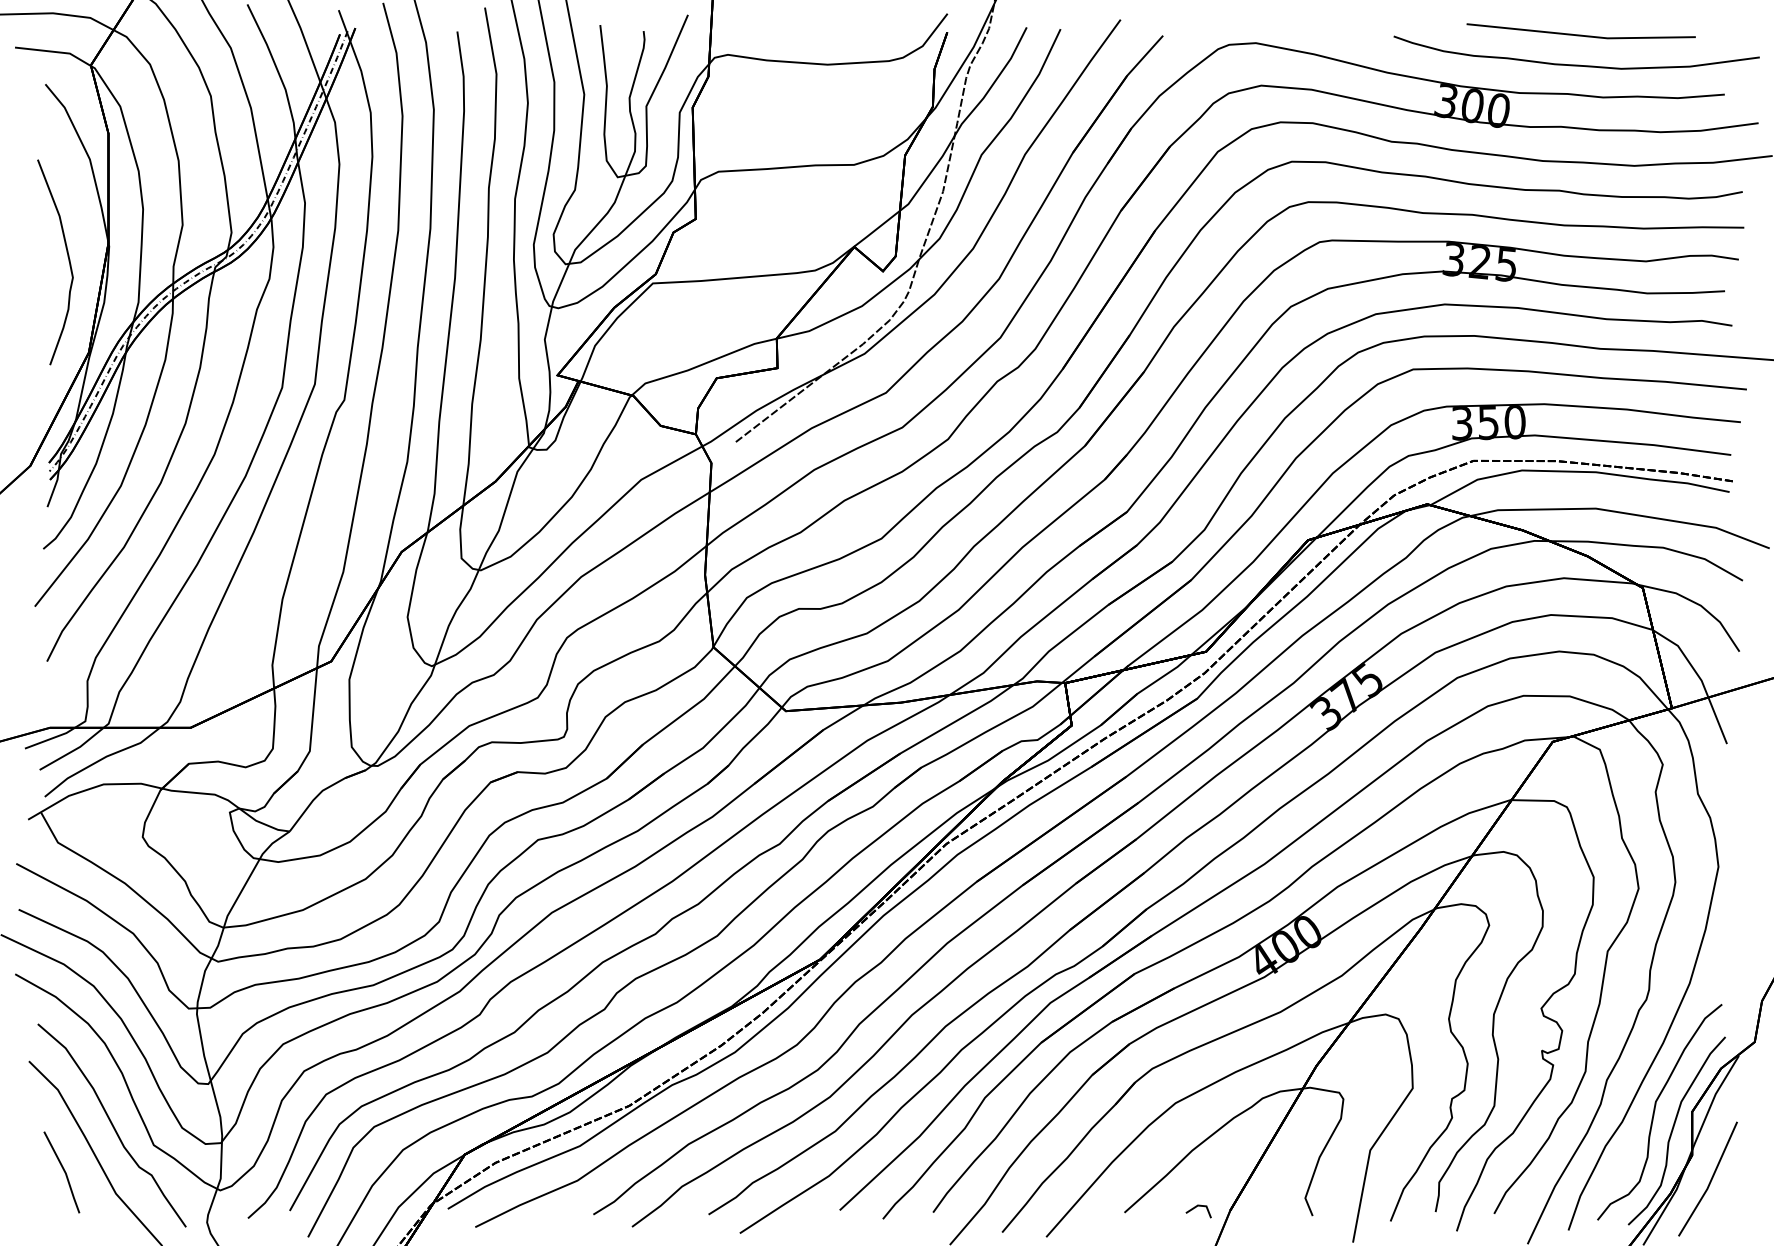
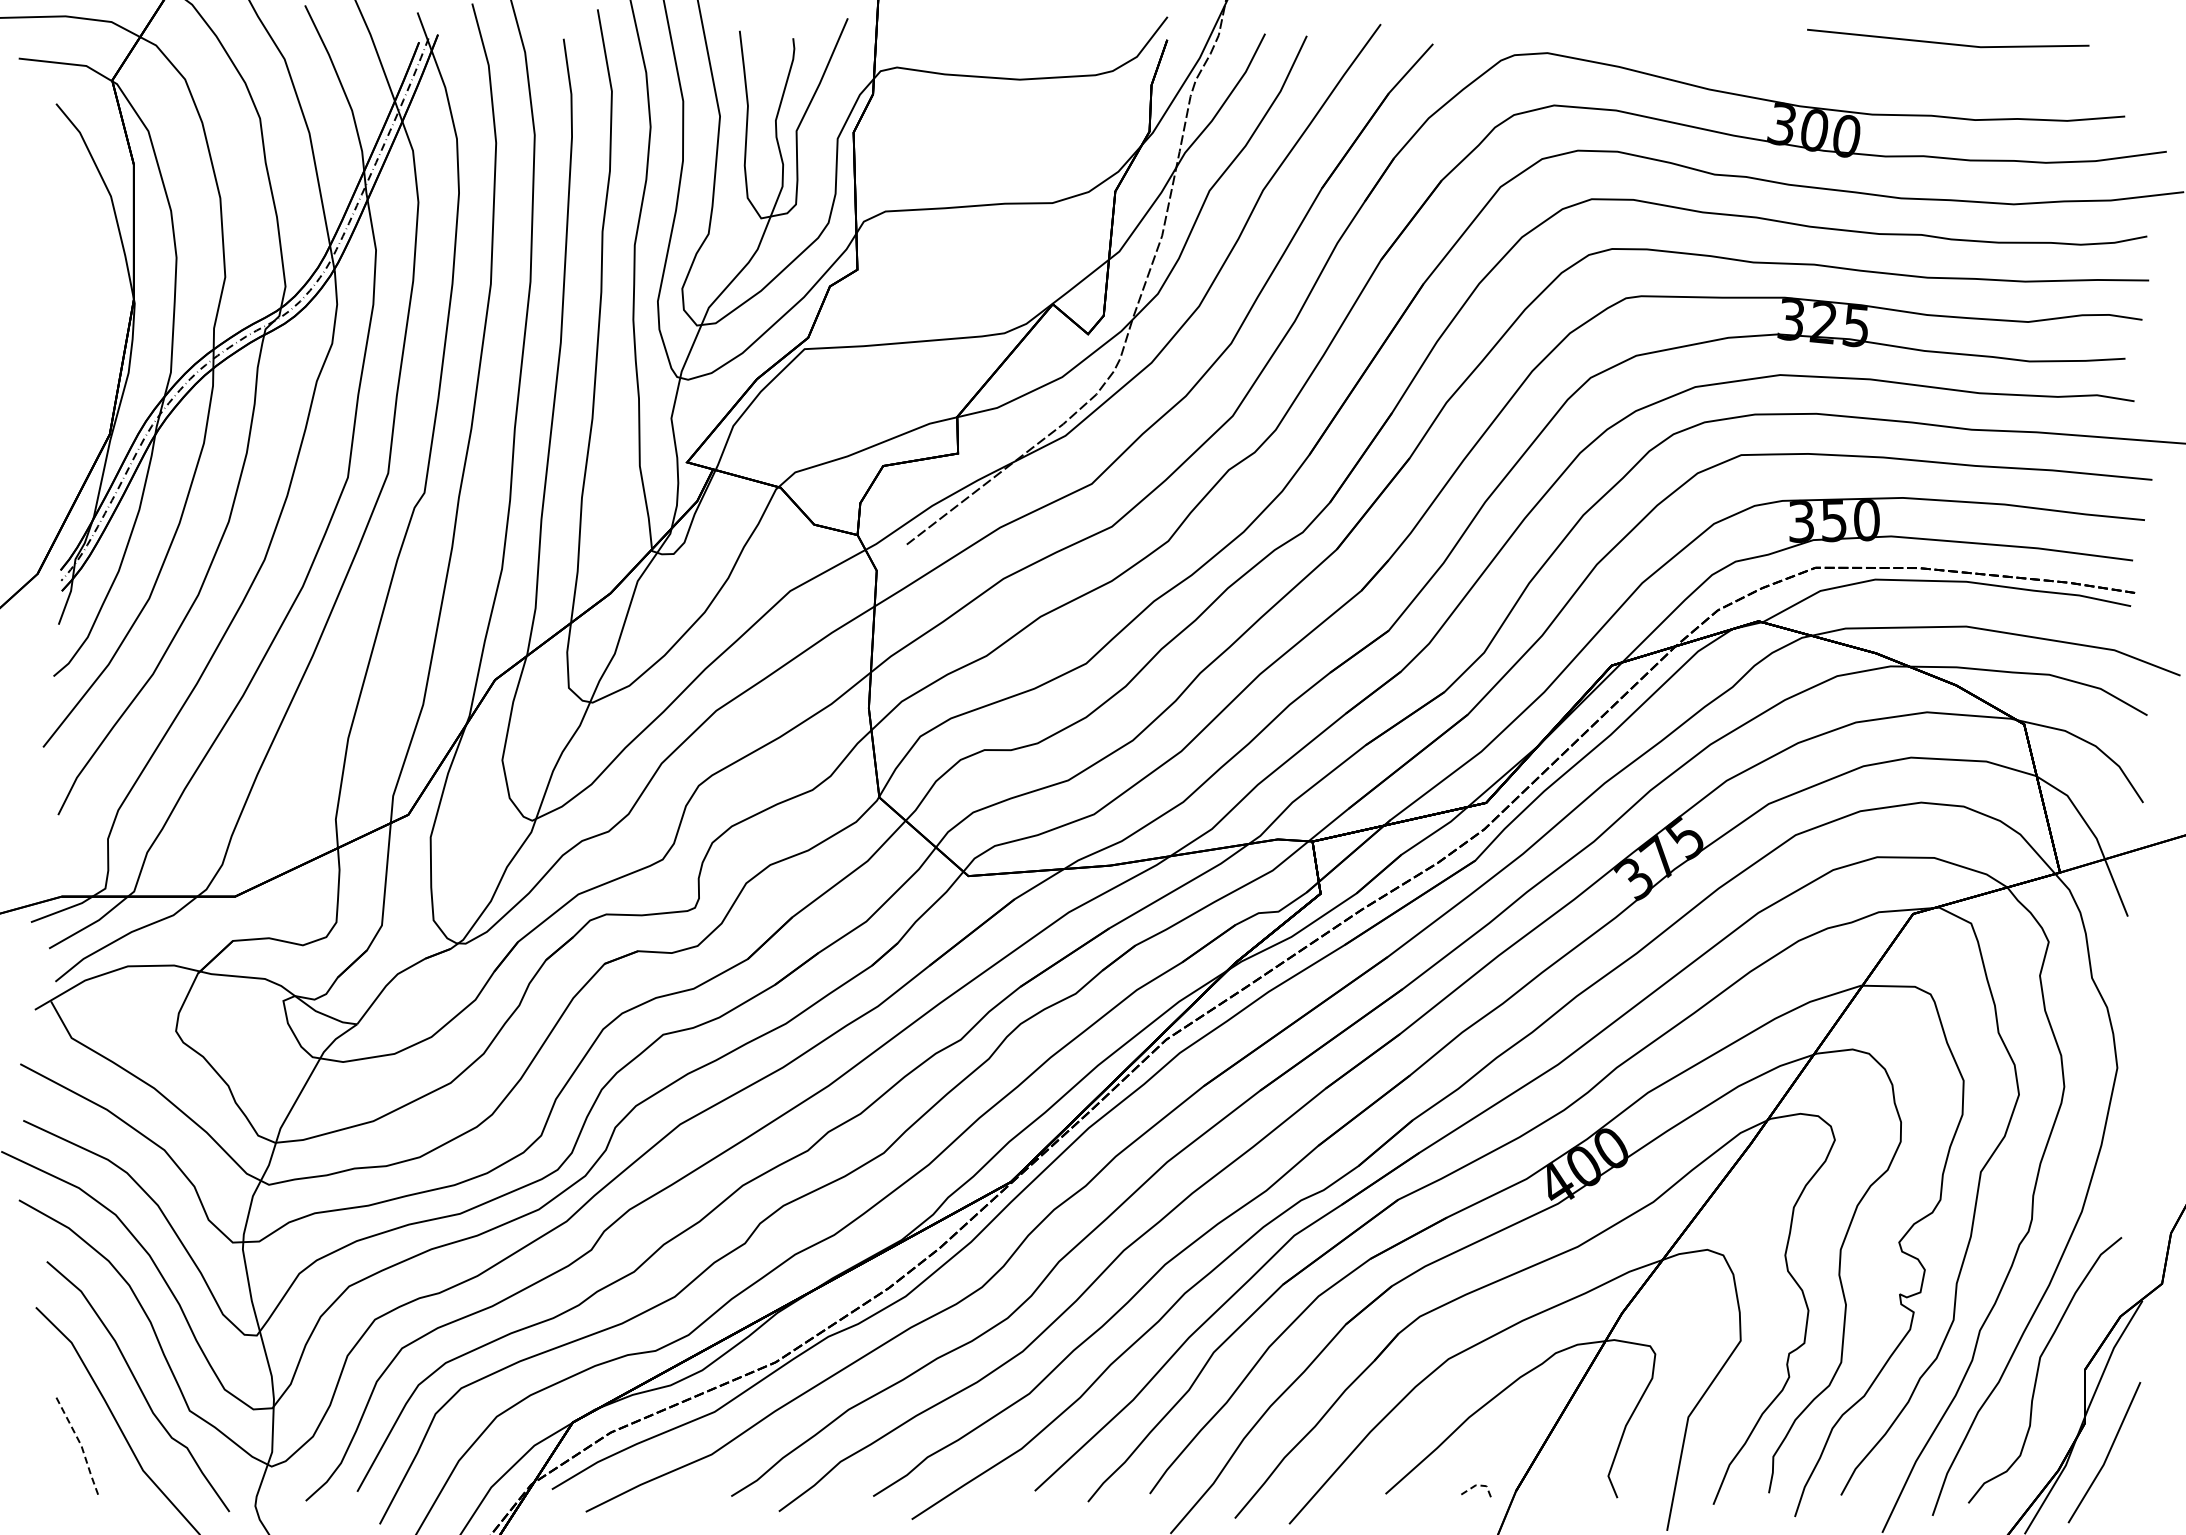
curve: (1576, 64) -> (1942, 79), removed
curve: (68, 260) -> (84, 320), removed
curve: (1673, 1131) -> (2061, 1393), removed
line: (65, 1171) -> (80, 1443), solid -> dashed
line: (1201, 1205) -> (1480, 1485), solid -> dashed

